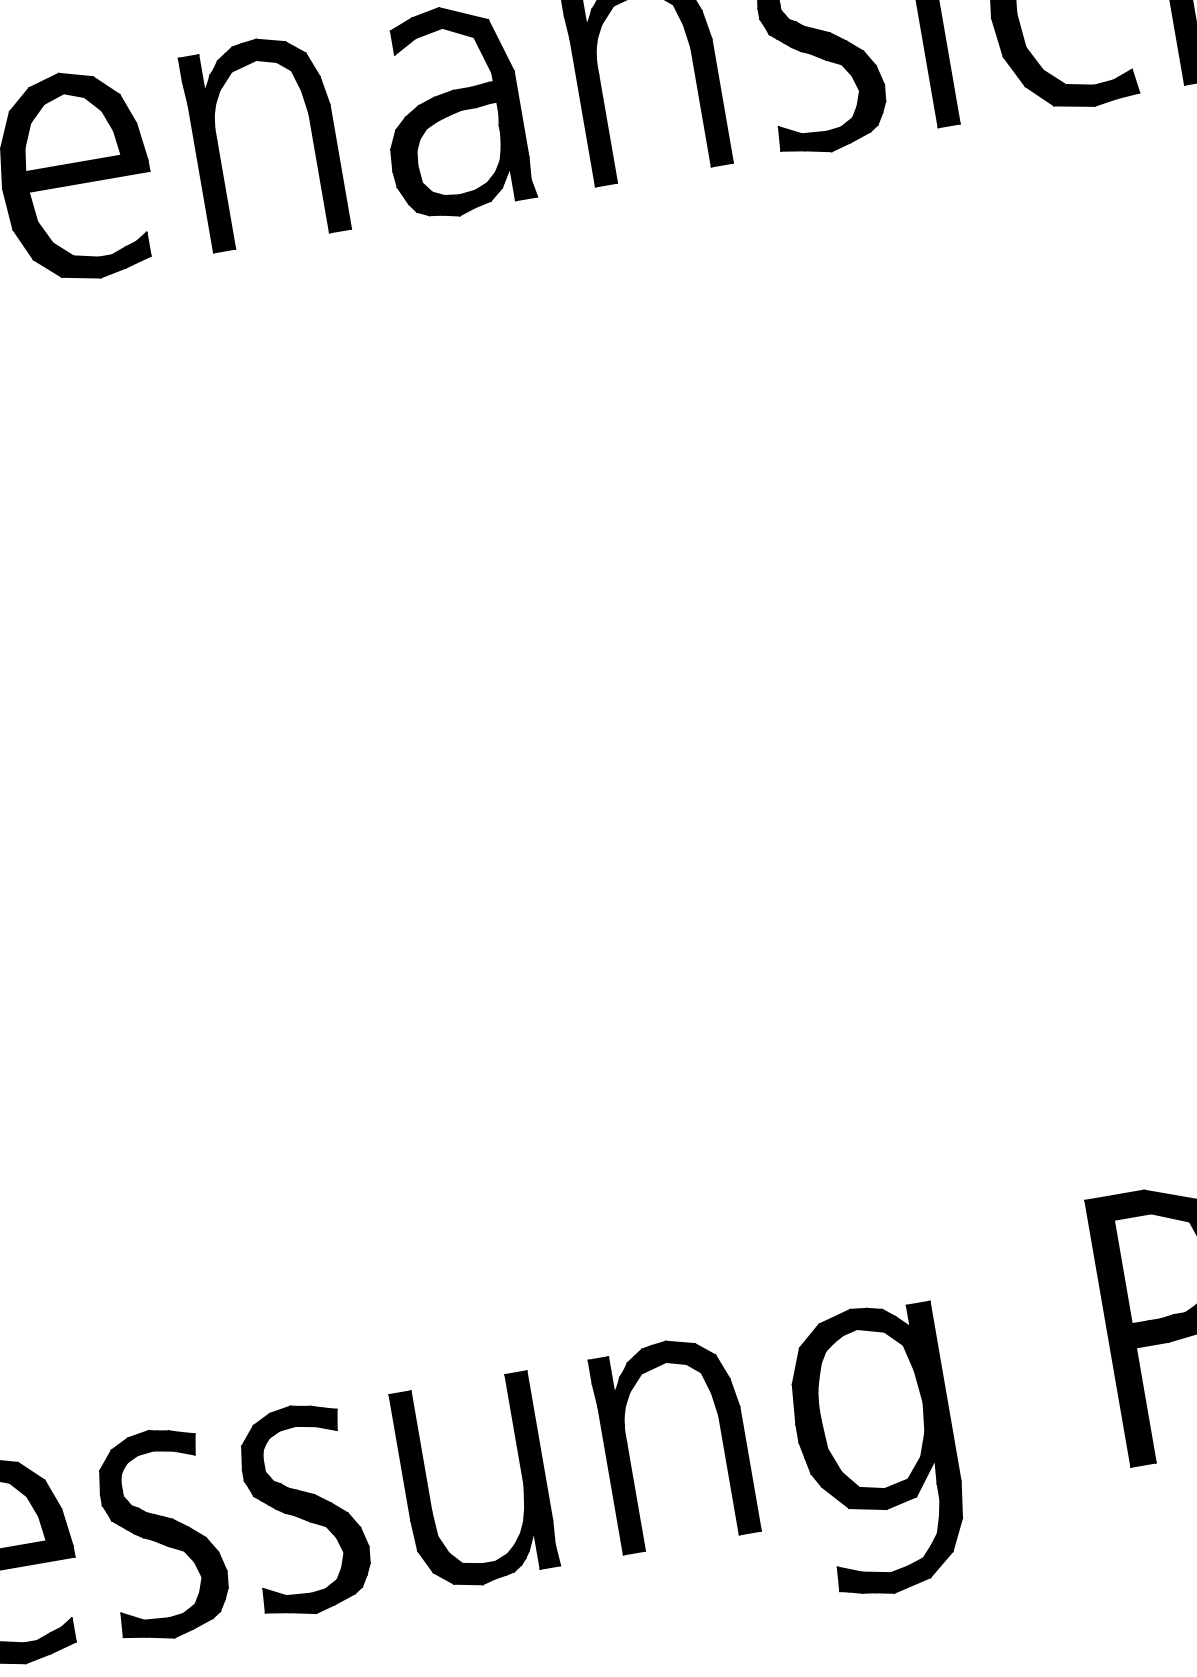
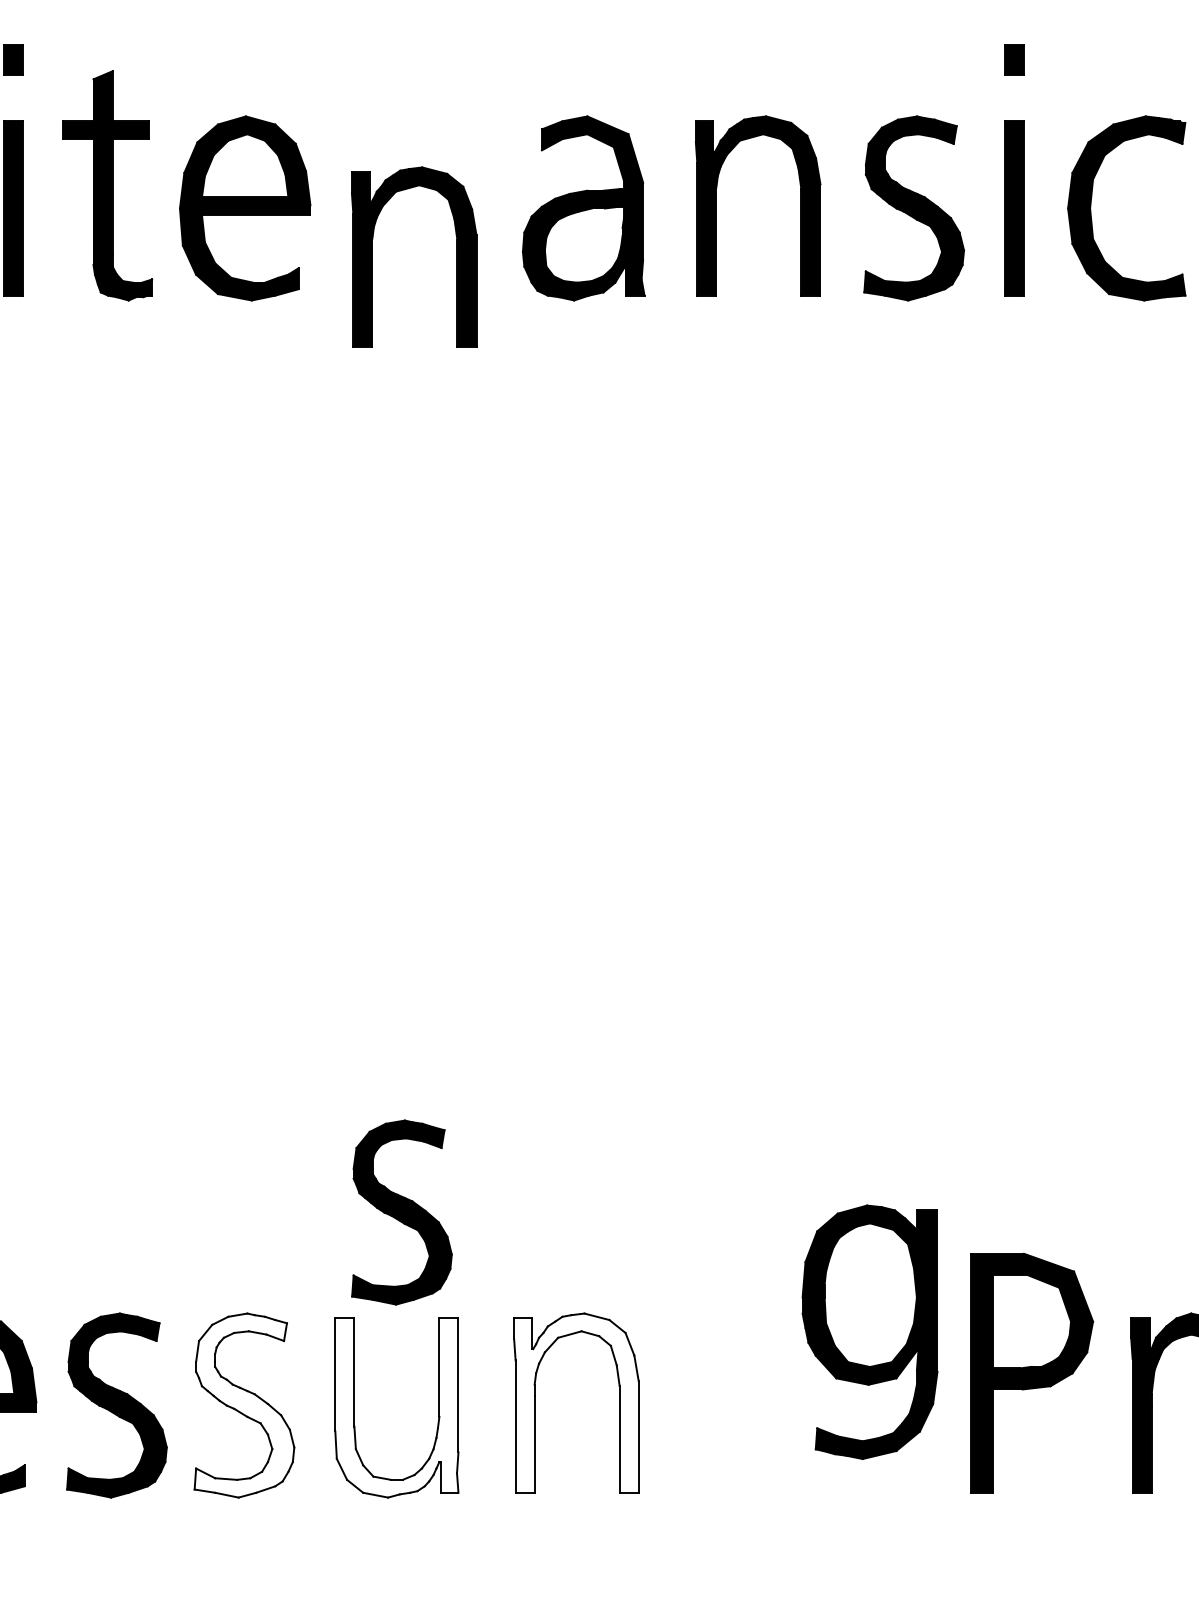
part: (217, 148) -> (372, 256), moved
part: (442, 1264) -> (401, 1212), added
fill: (674, 1442) -> (576, 1402), removed
part: (877, 1449) -> (869, 1331), moved
fill: (474, 1482) -> (396, 1407), removed
fill: (305, 1509) -> (244, 1405), removed

